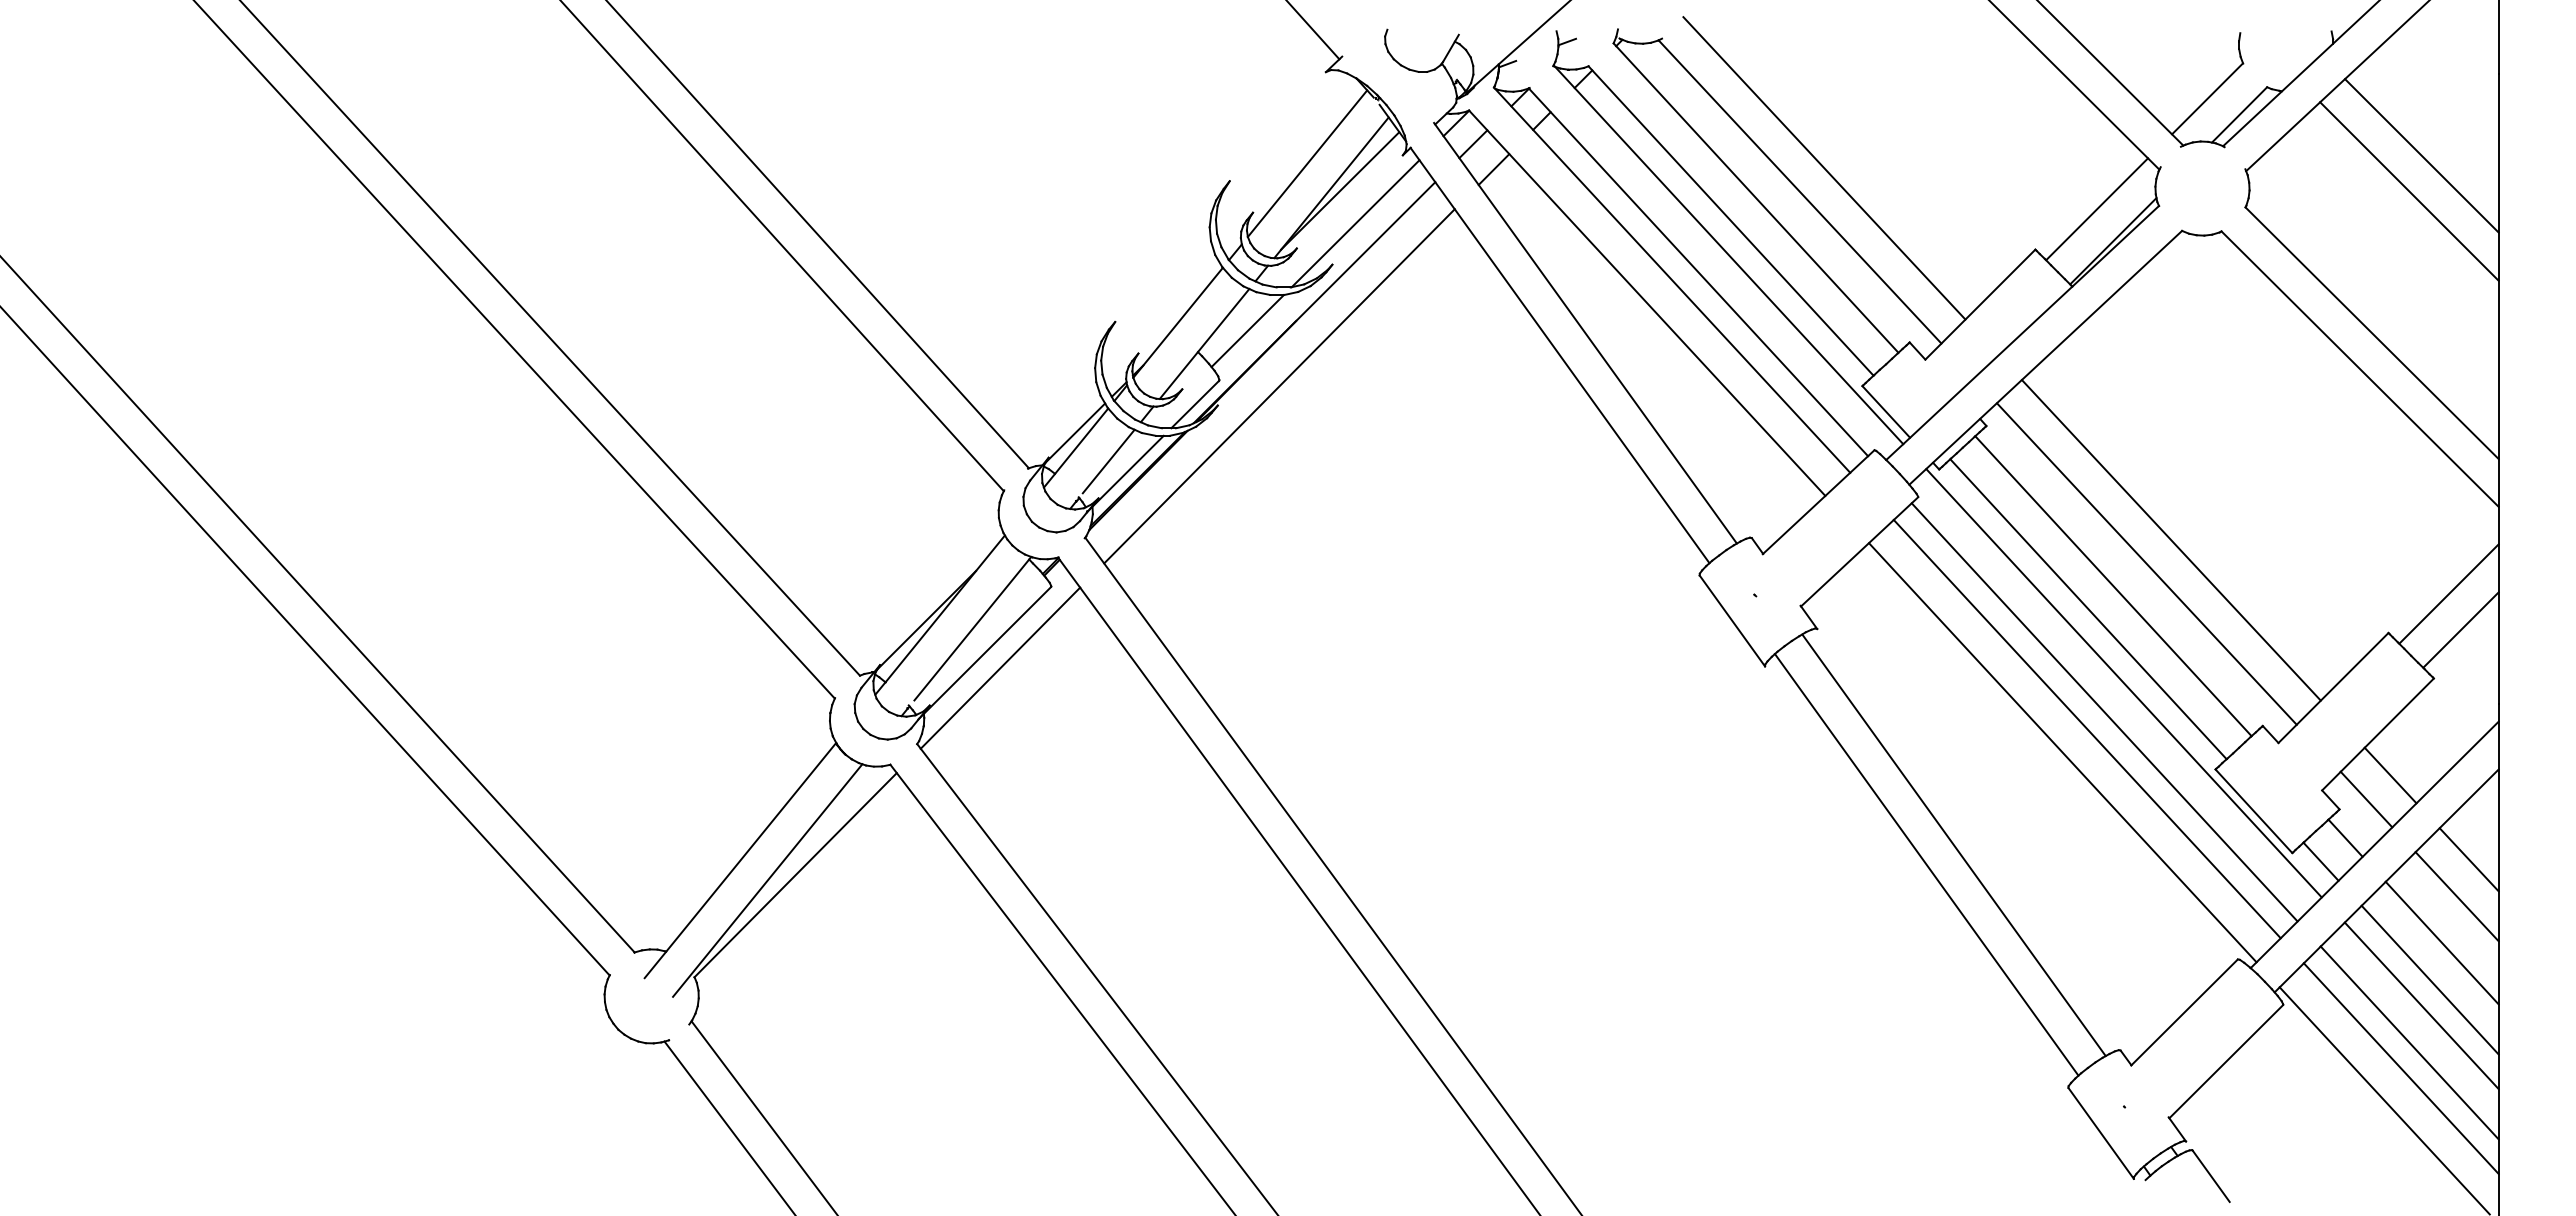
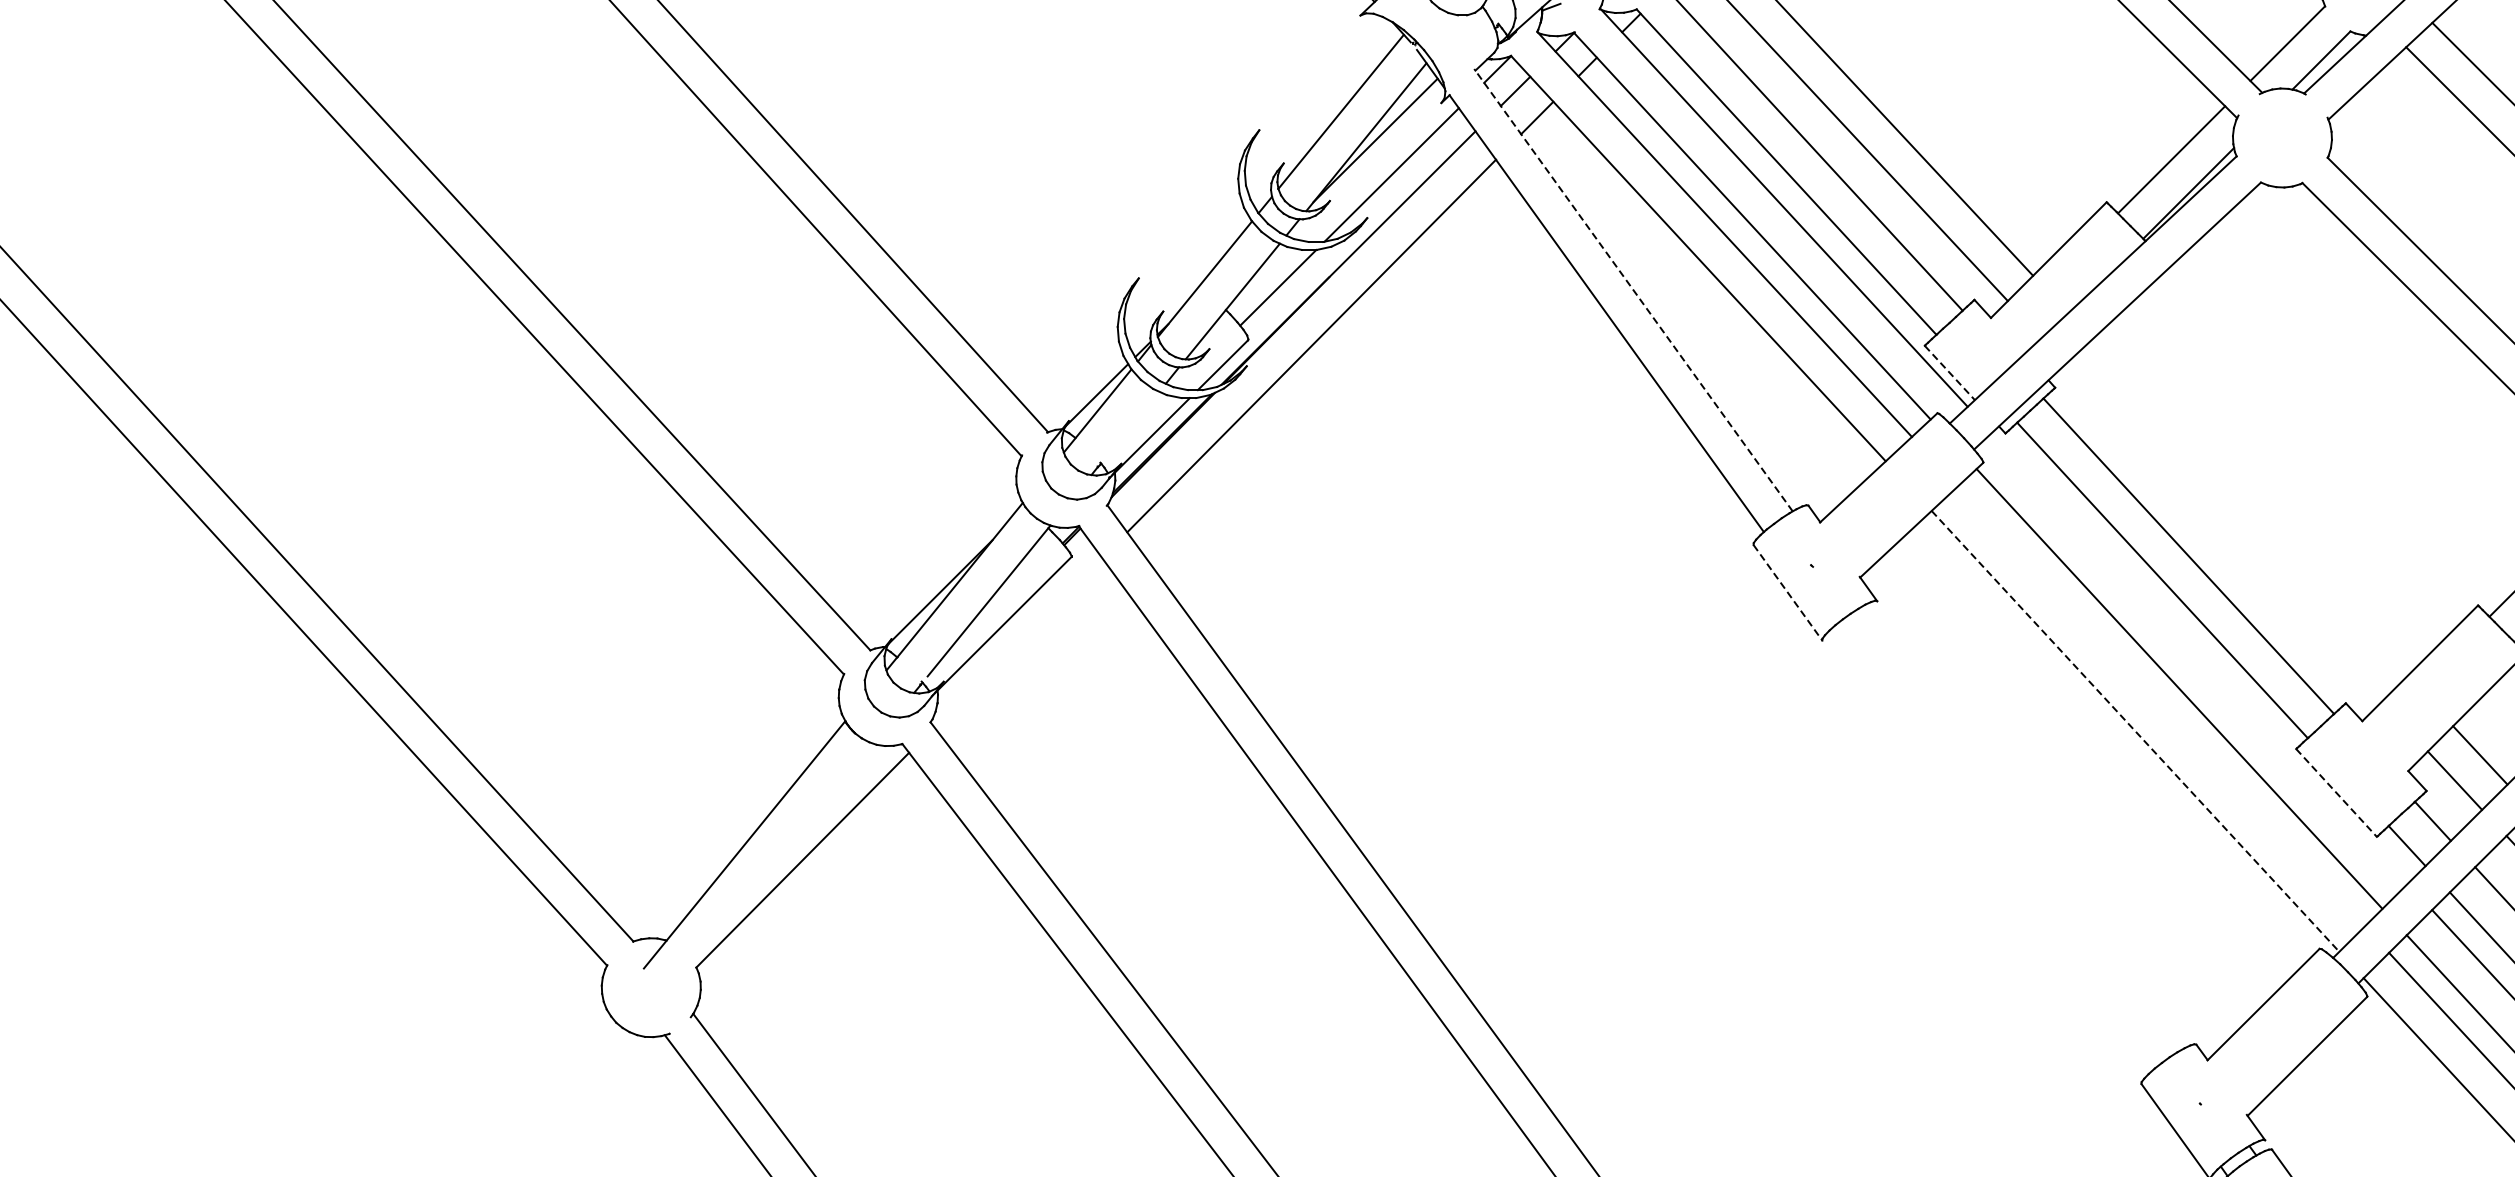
line: (1585, 332) -> (1633, 289), solid -> dashed
line: (1886, 412) -> (1950, 373), solid -> dashed
line: (1108, 461) -> (1131, 425), removed
line: (2170, 540) -> (2248, 508), removed
line: (2146, 563) -> (2223, 532), removed
line: (1732, 621) -> (1788, 593), solid -> dashed
line: (1000, 667) -> (1018, 641), removed
line: (2123, 683) -> (2199, 658), removed
line: (2086, 728) -> (2160, 705), removed
line: (2063, 753) -> (2136, 732), solid -> dashed
line: (2253, 811) -> (2336, 793), solid -> dashed
line: (1953, 845) -> (2020, 828), removed
line: (1926, 864) -> (1992, 848), removed
line: (767, 880) -> (773, 865), removed

